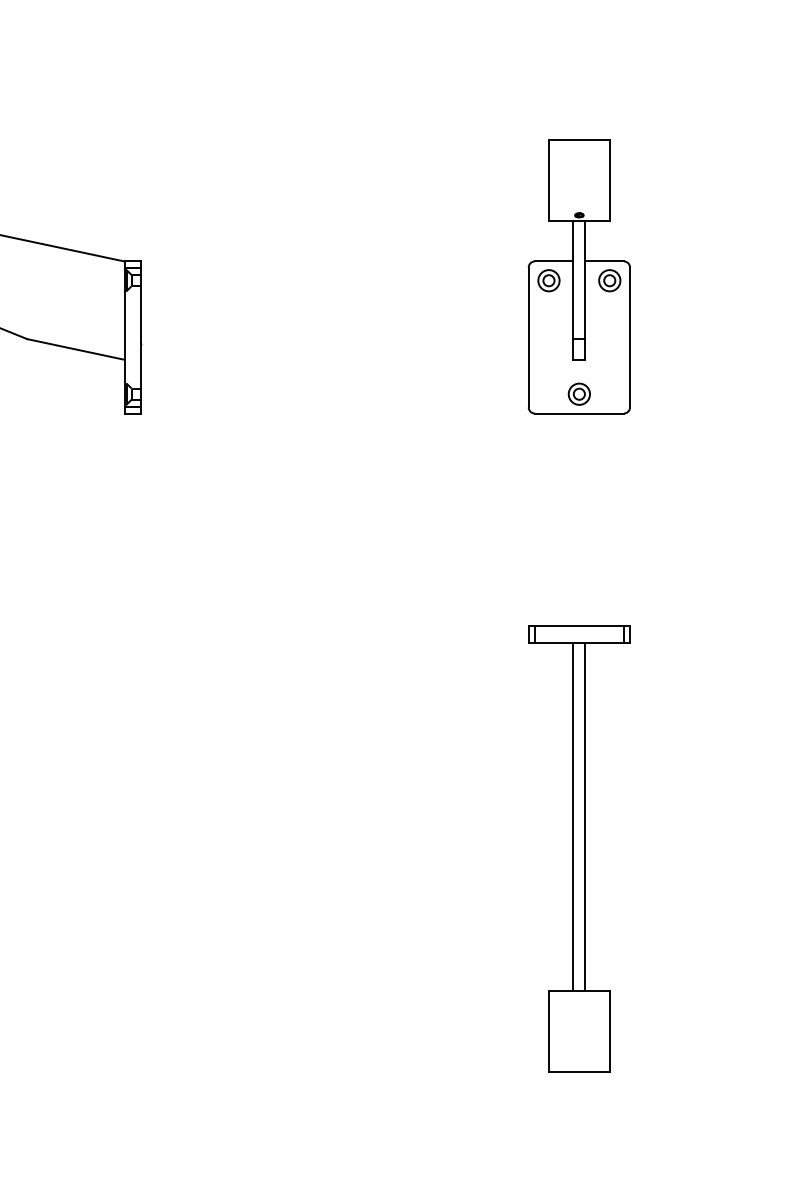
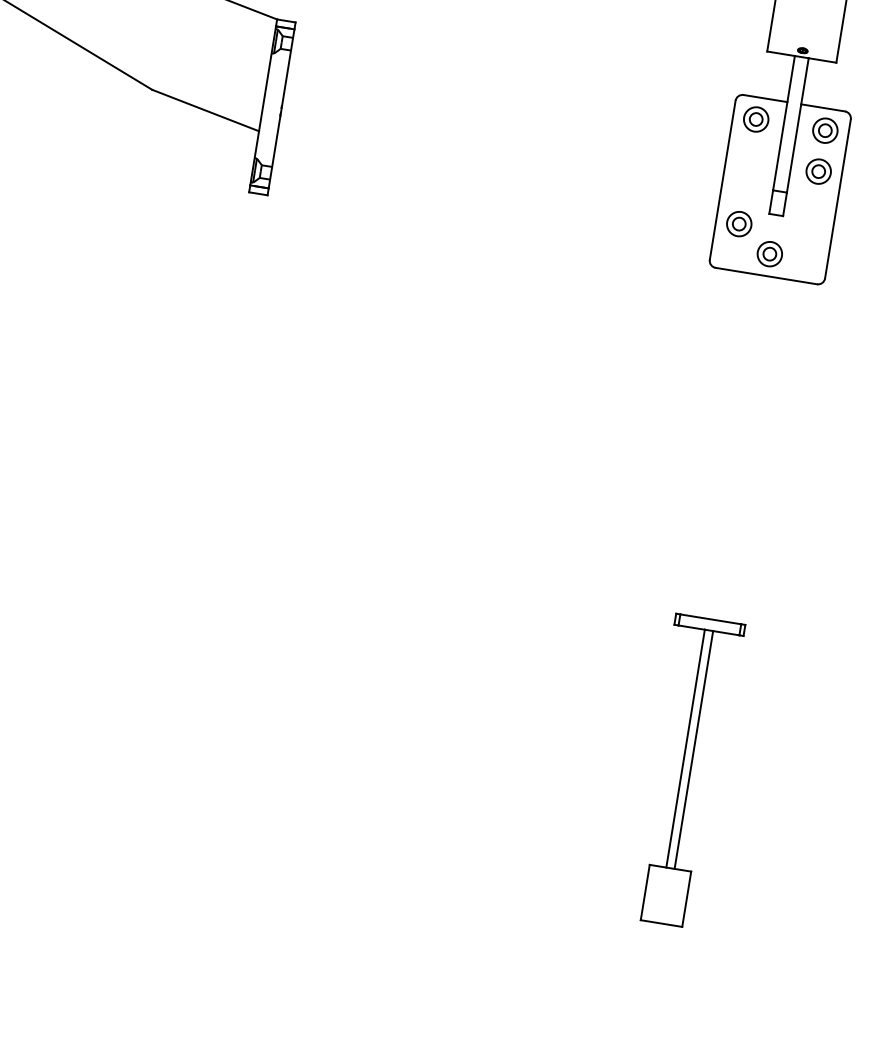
part: (609, 316) -> (818, 171), added
part: (548, 372) -> (738, 223), added
part: (579, 848) -> (686, 770), size x0.6

